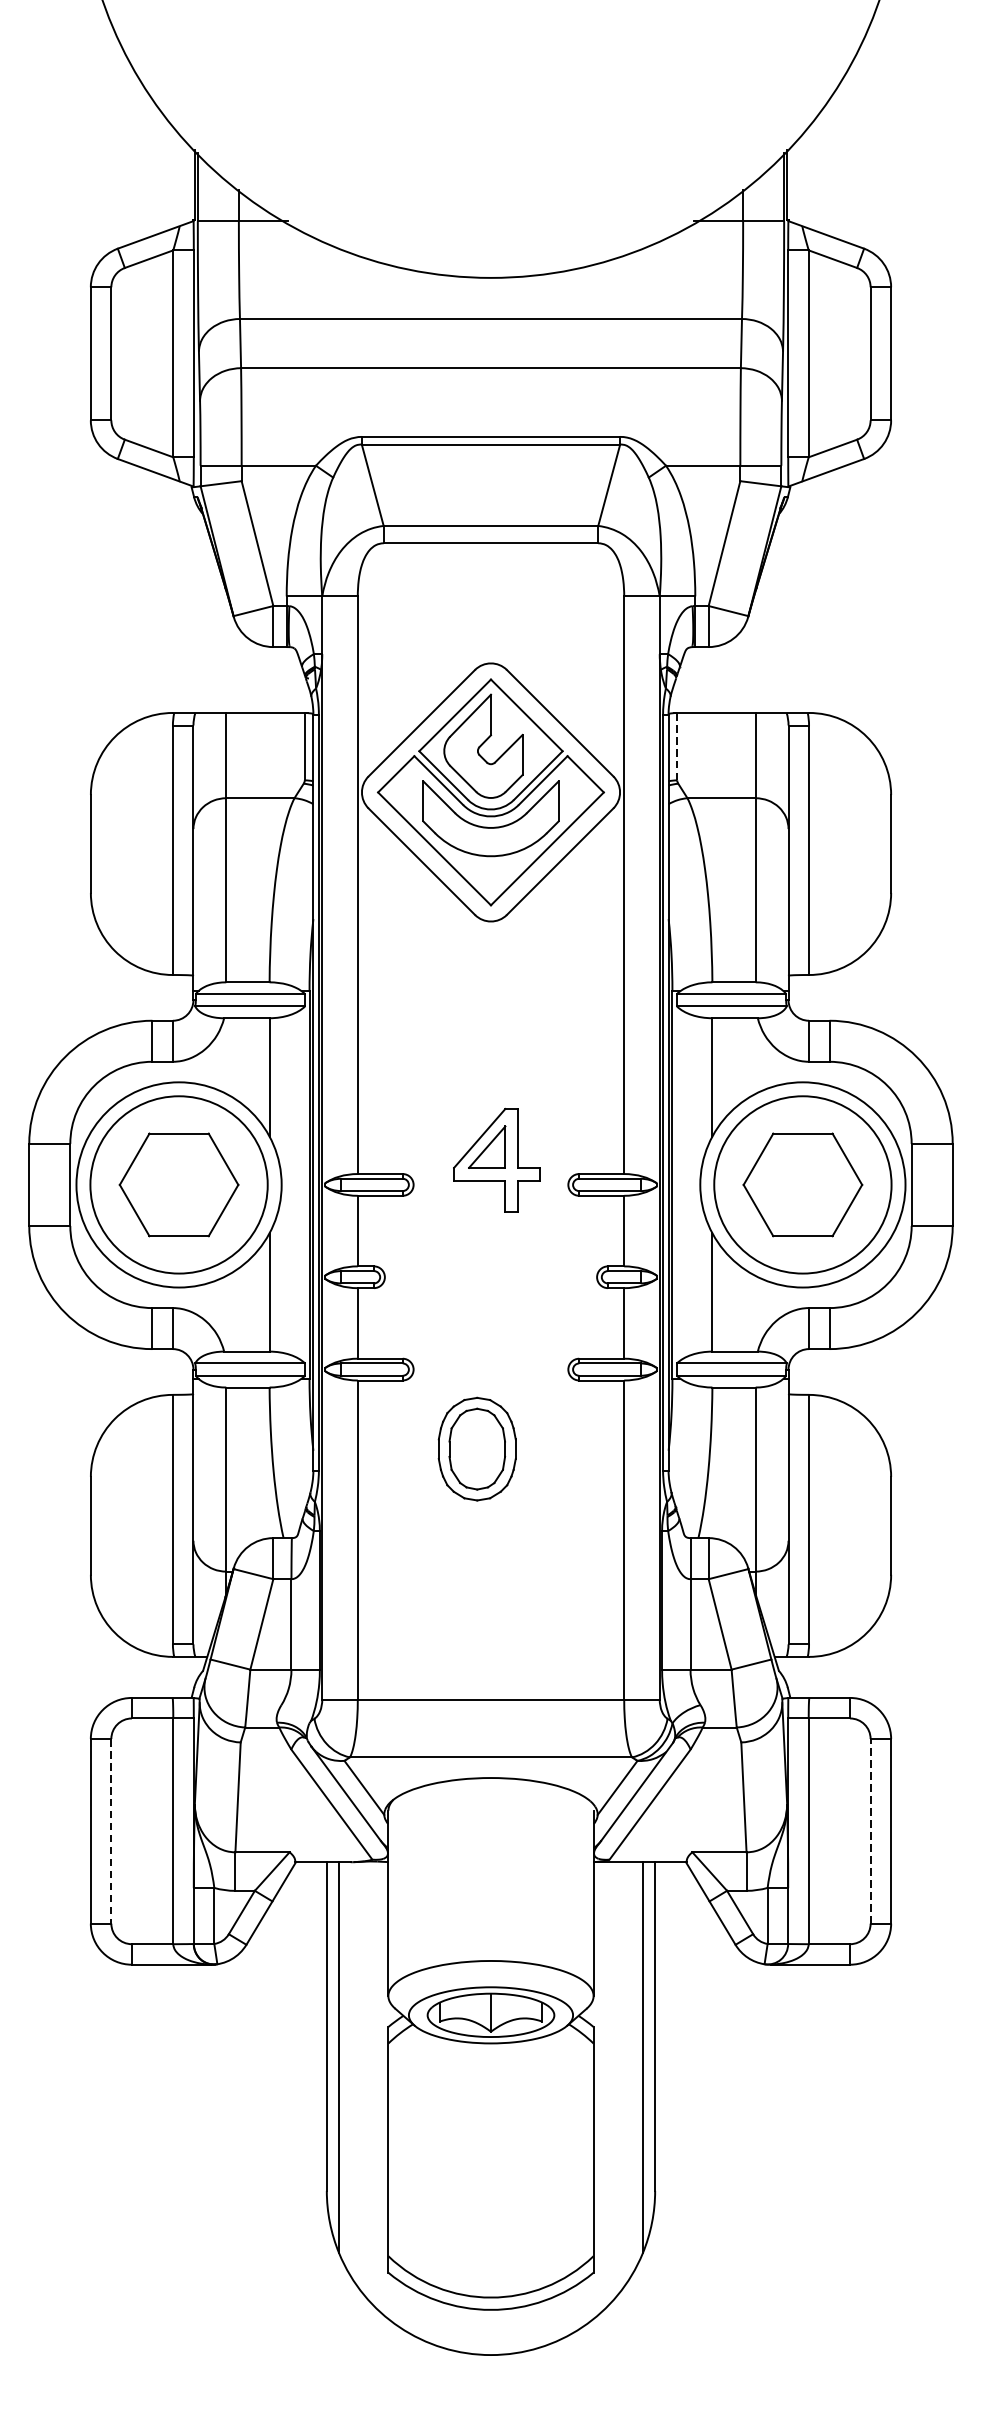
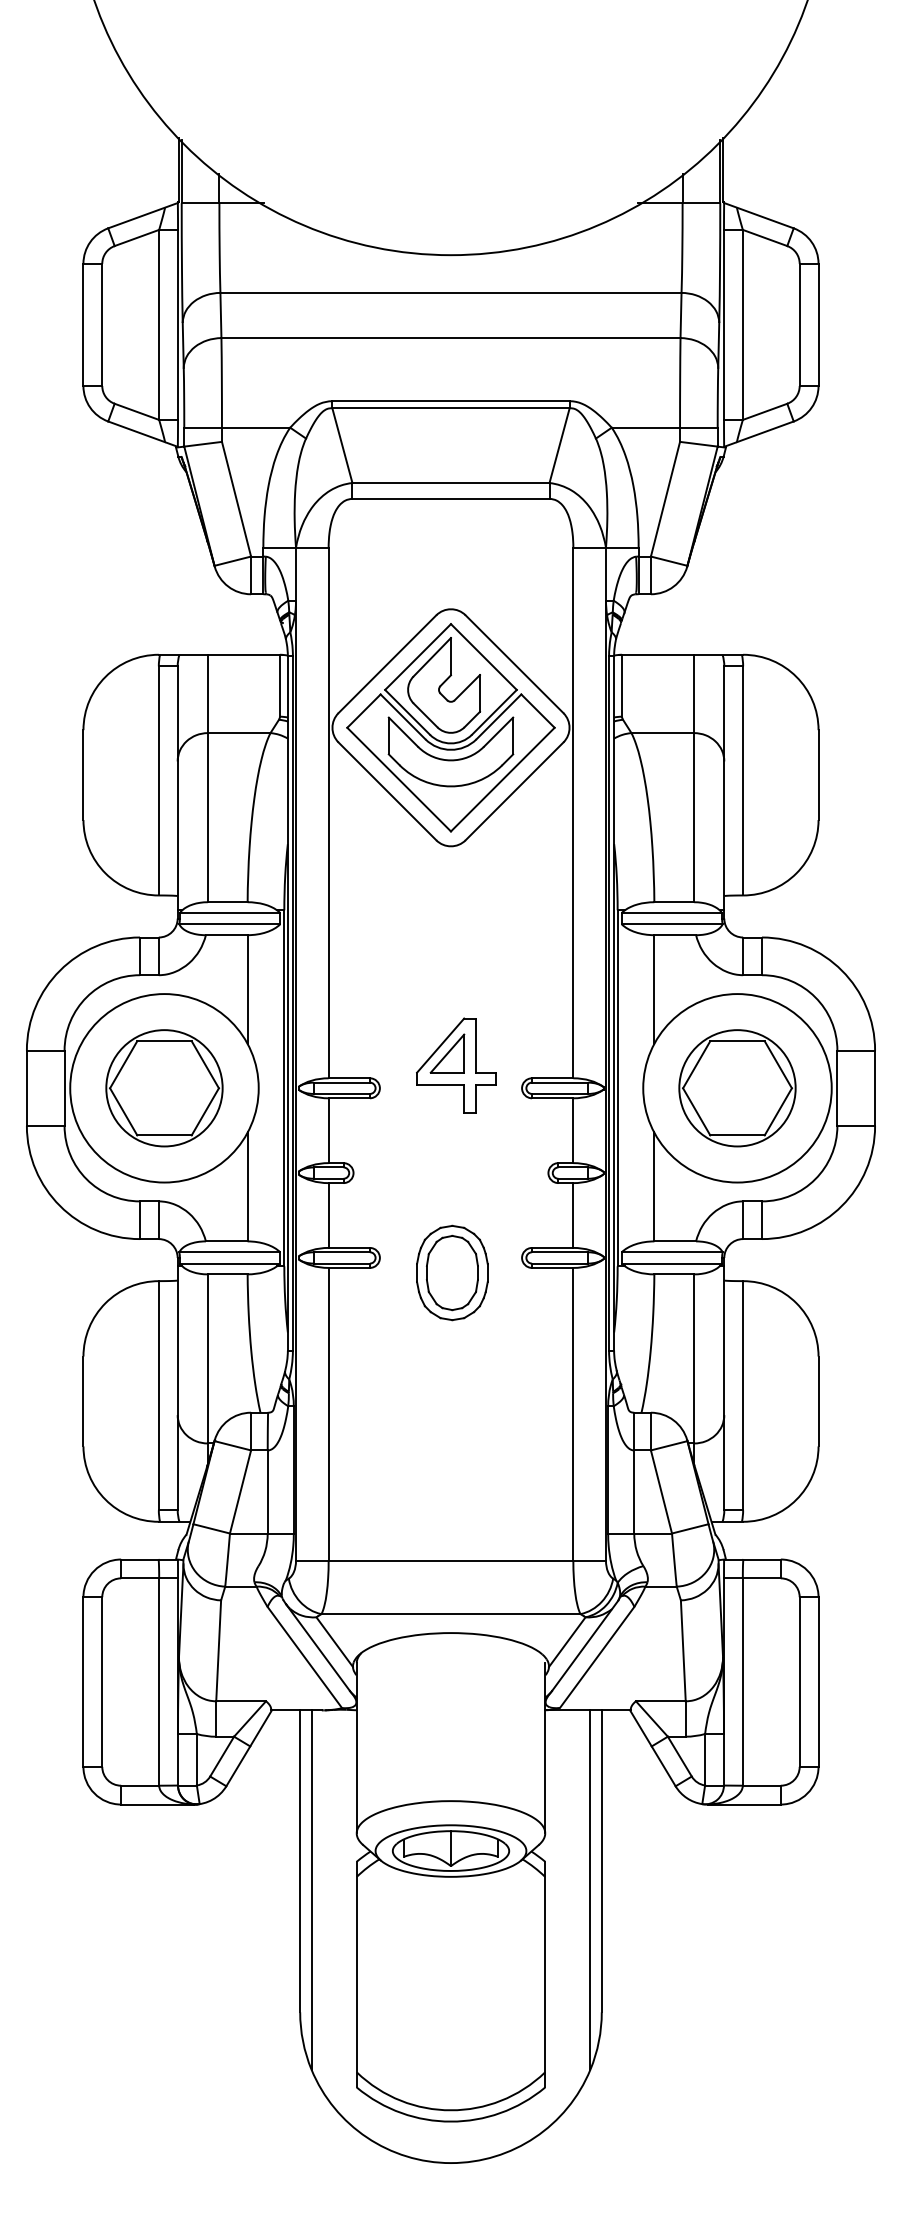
line: (677, 746) -> (622, 685), dashed -> solid
circle: (179, 1185) -> (164, 1088), size x0.71
circle: (802, 1185) -> (737, 1088), size x0.71
part: (477, 1448) -> (452, 1272), moved
line: (111, 1831) -> (102, 1682), dashed -> solid
line: (870, 1831) -> (799, 1682), dashed -> solid

